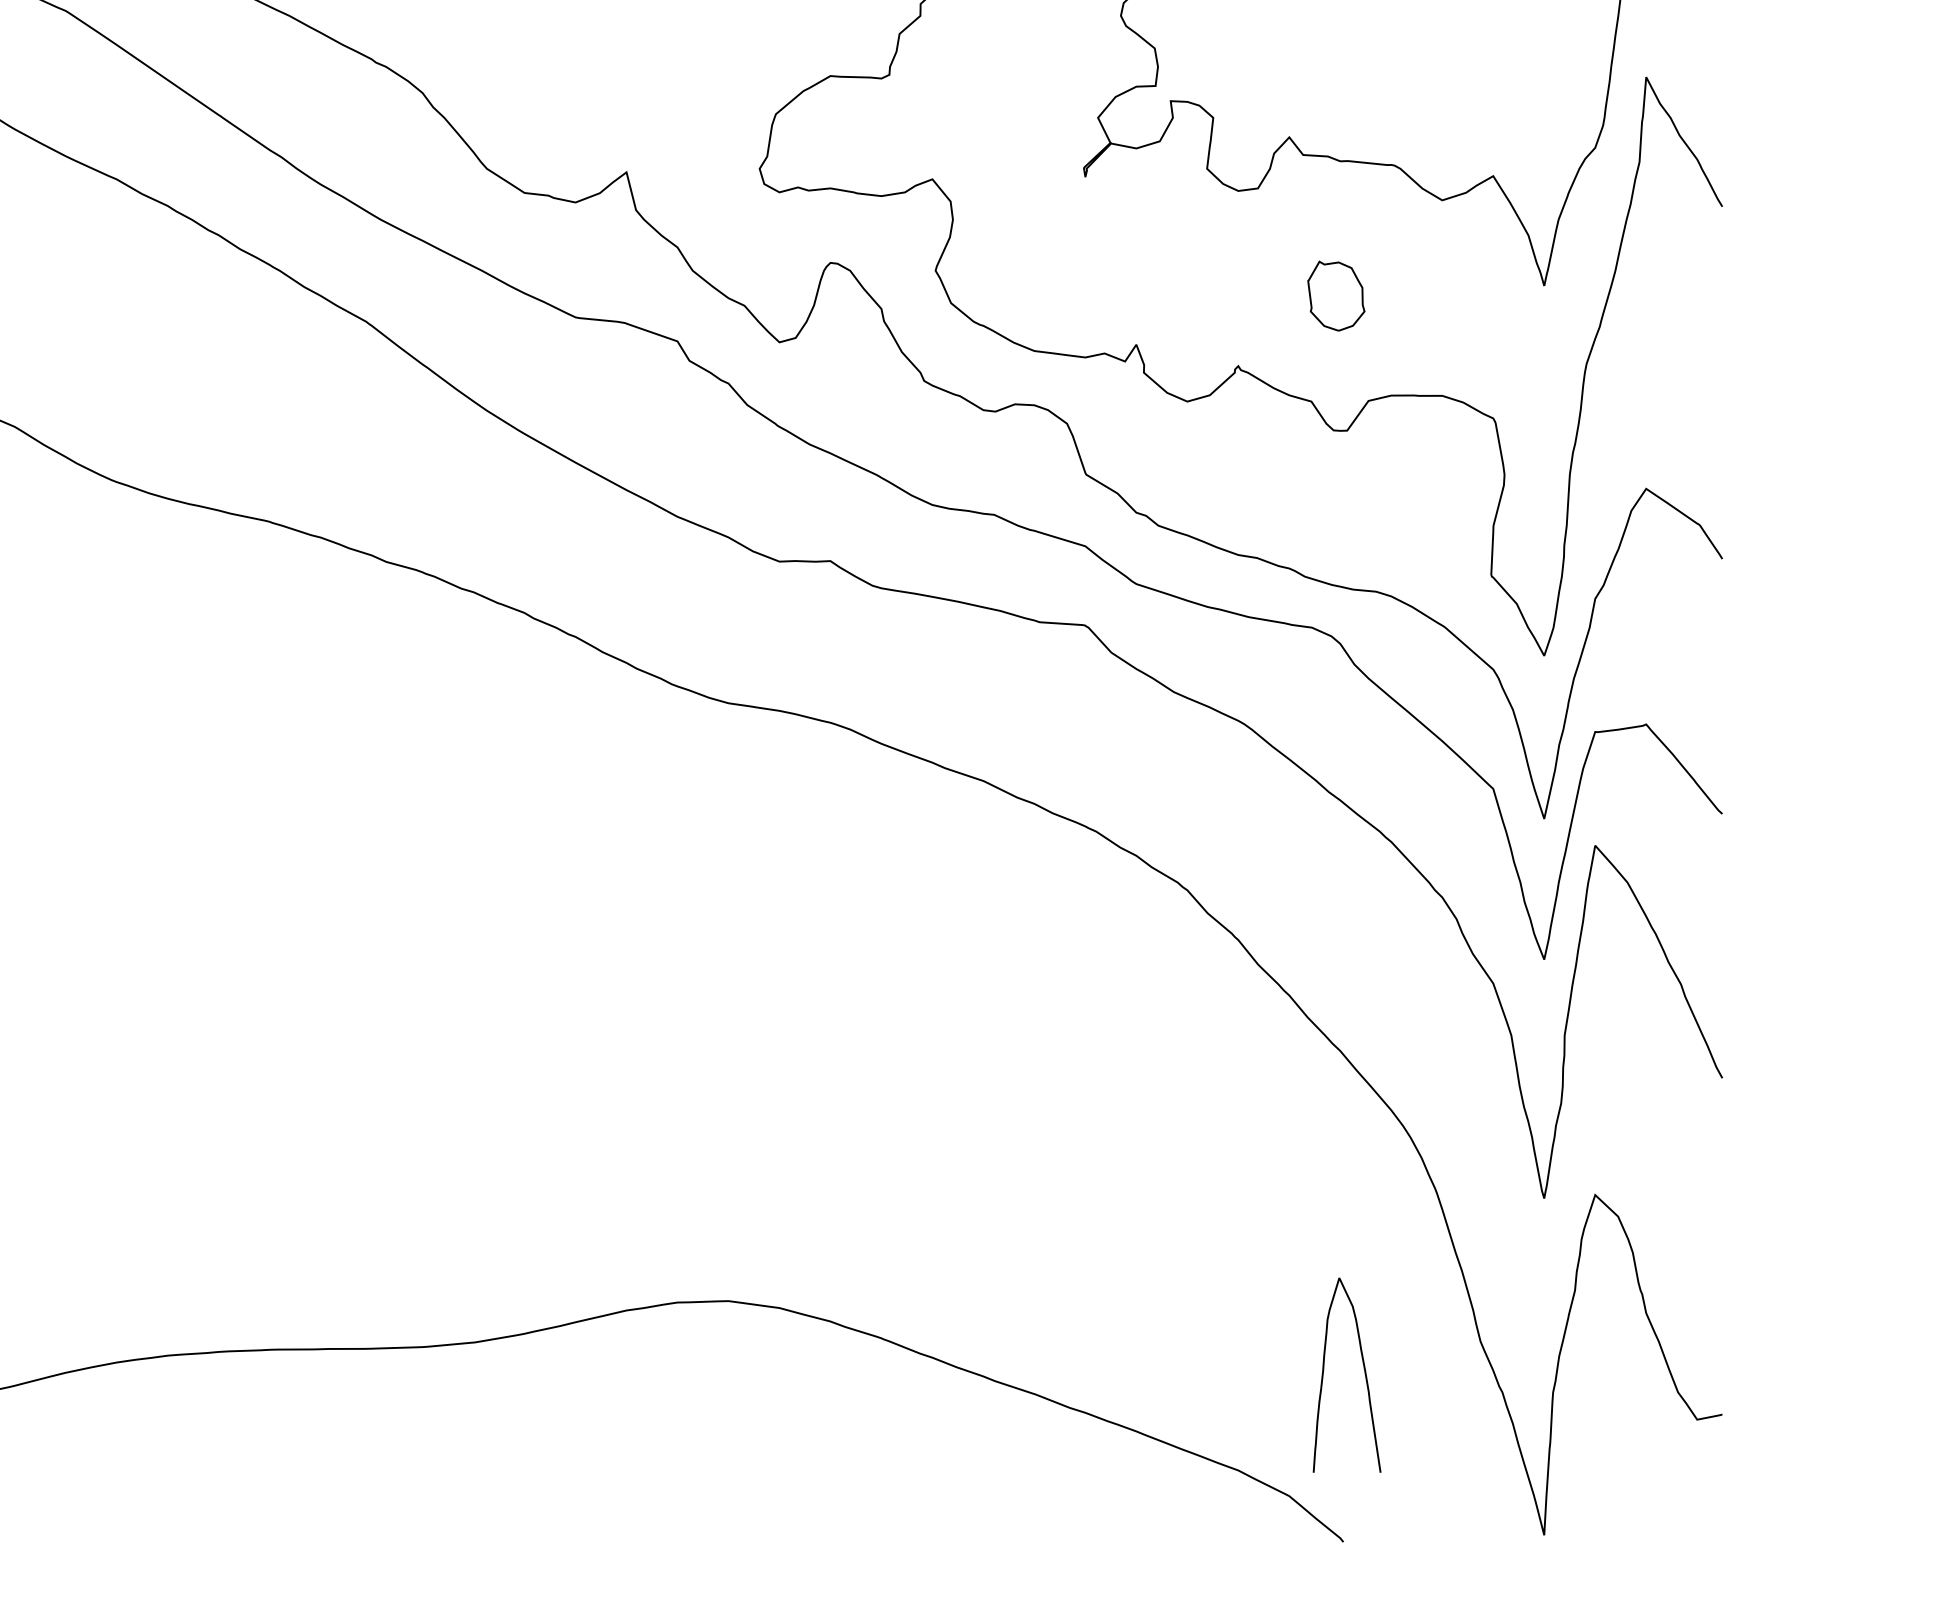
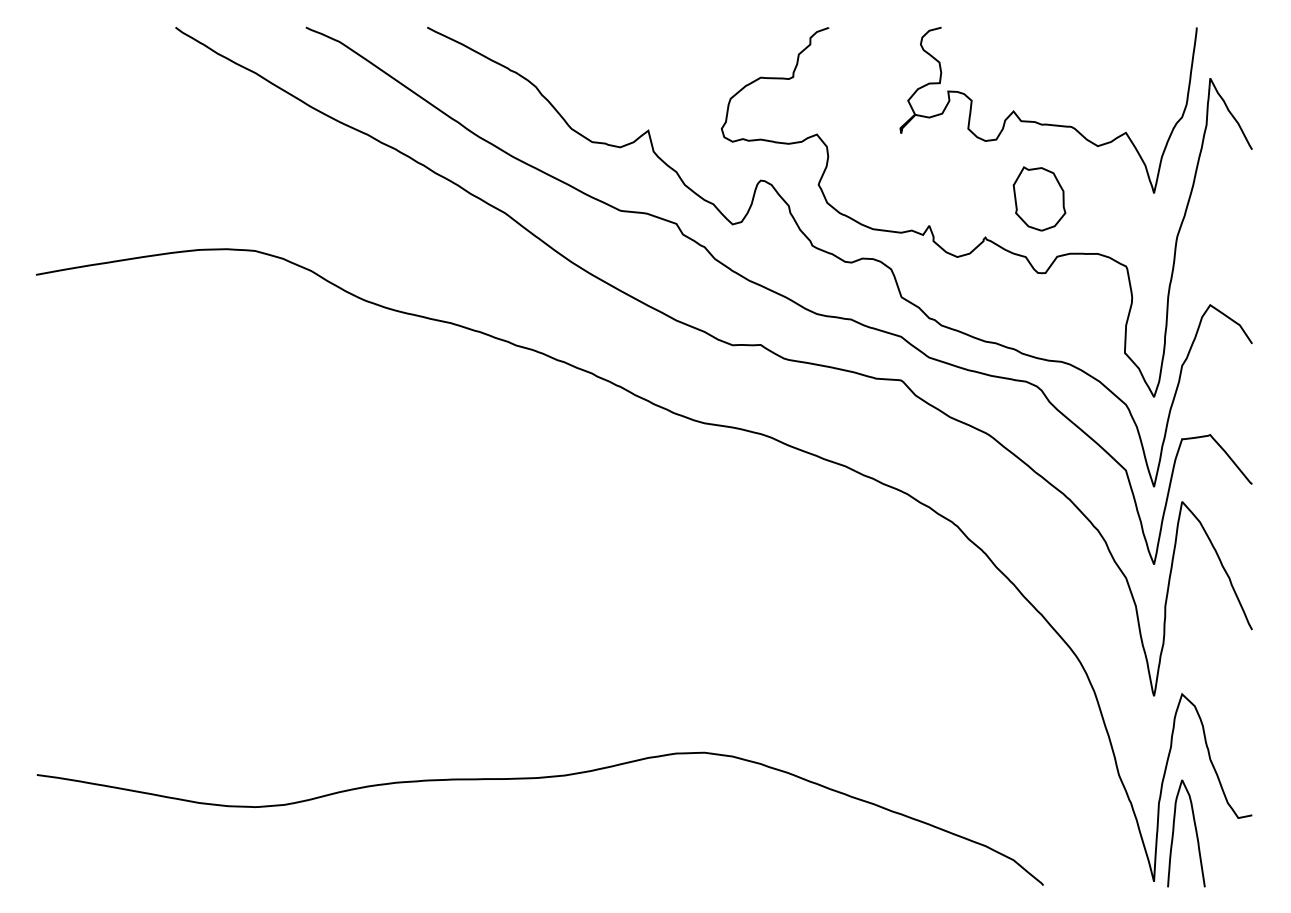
part: (1336, 295) -> (1039, 198), size x1.67
curve: (1363, 1375) -> (1195, 833), moved

